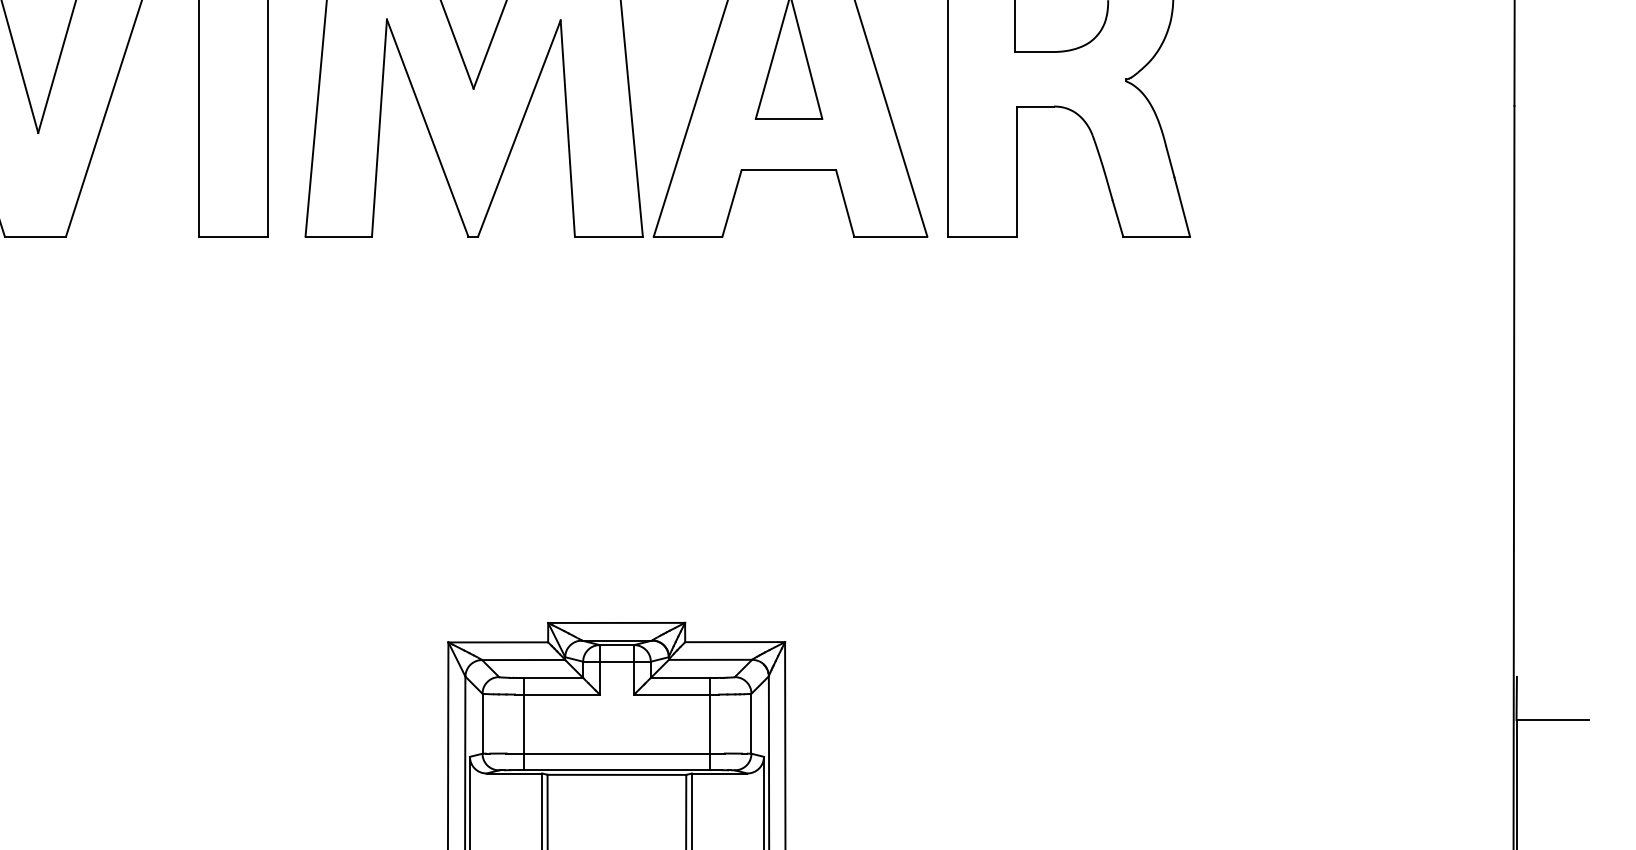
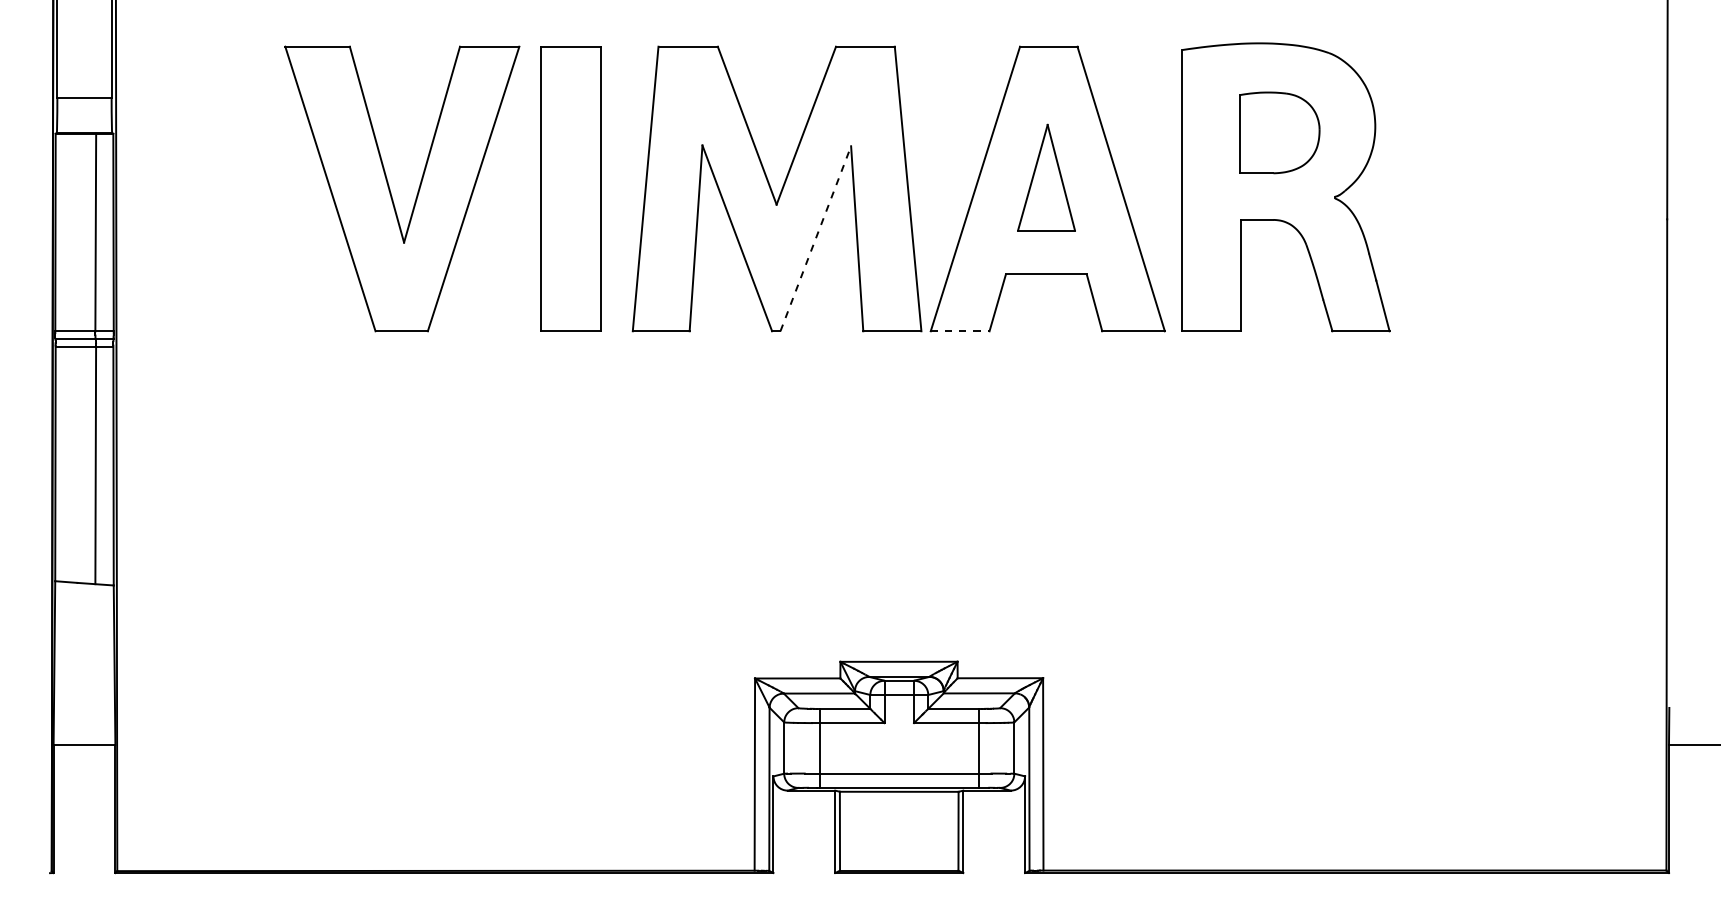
line: (519, 128) -> (815, 238), solid -> dashed
line: (688, 236) -> (960, 331), solid -> dashed

